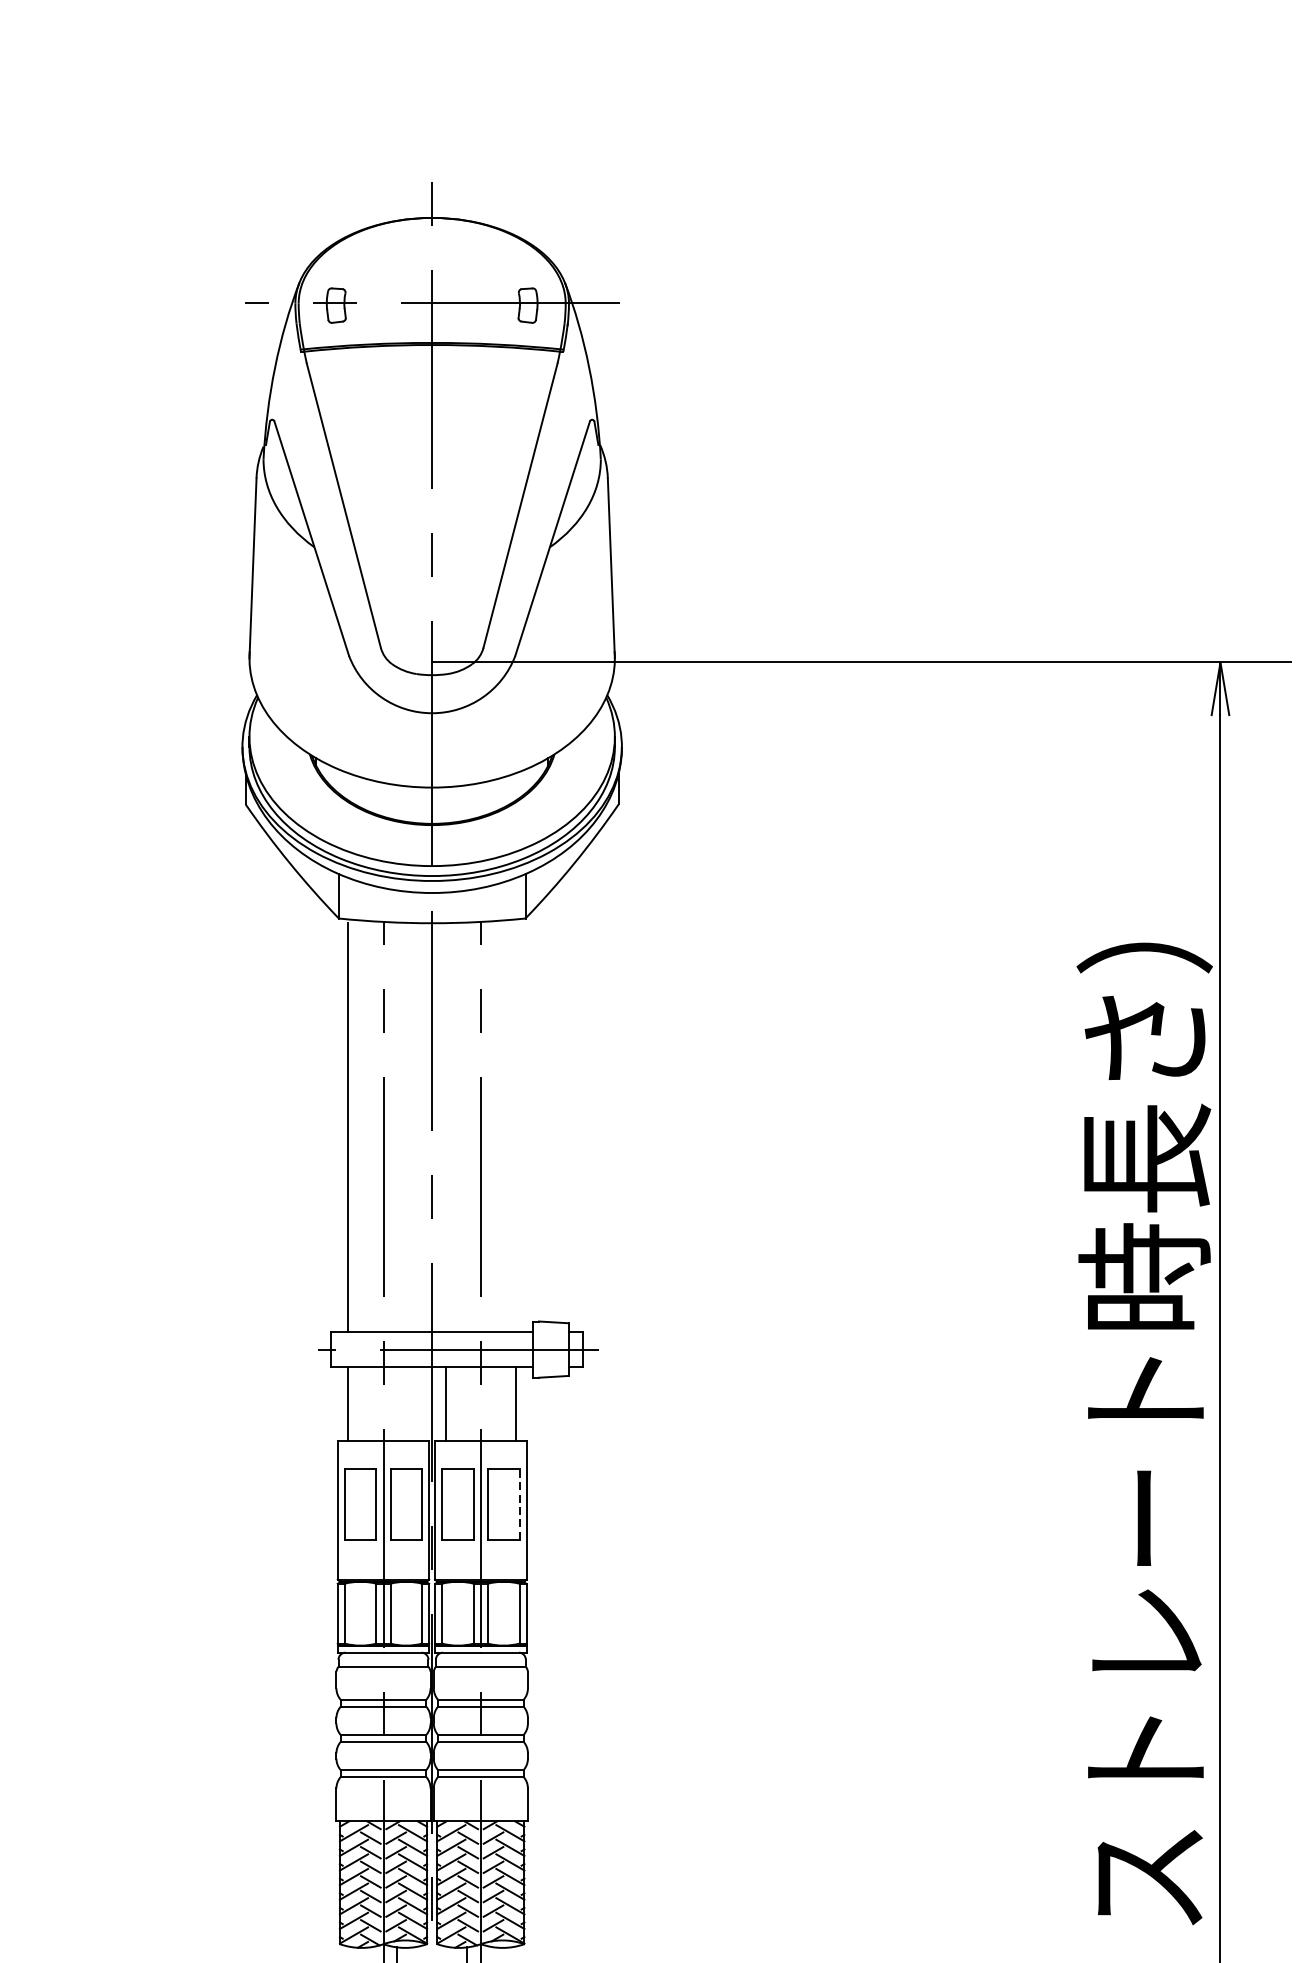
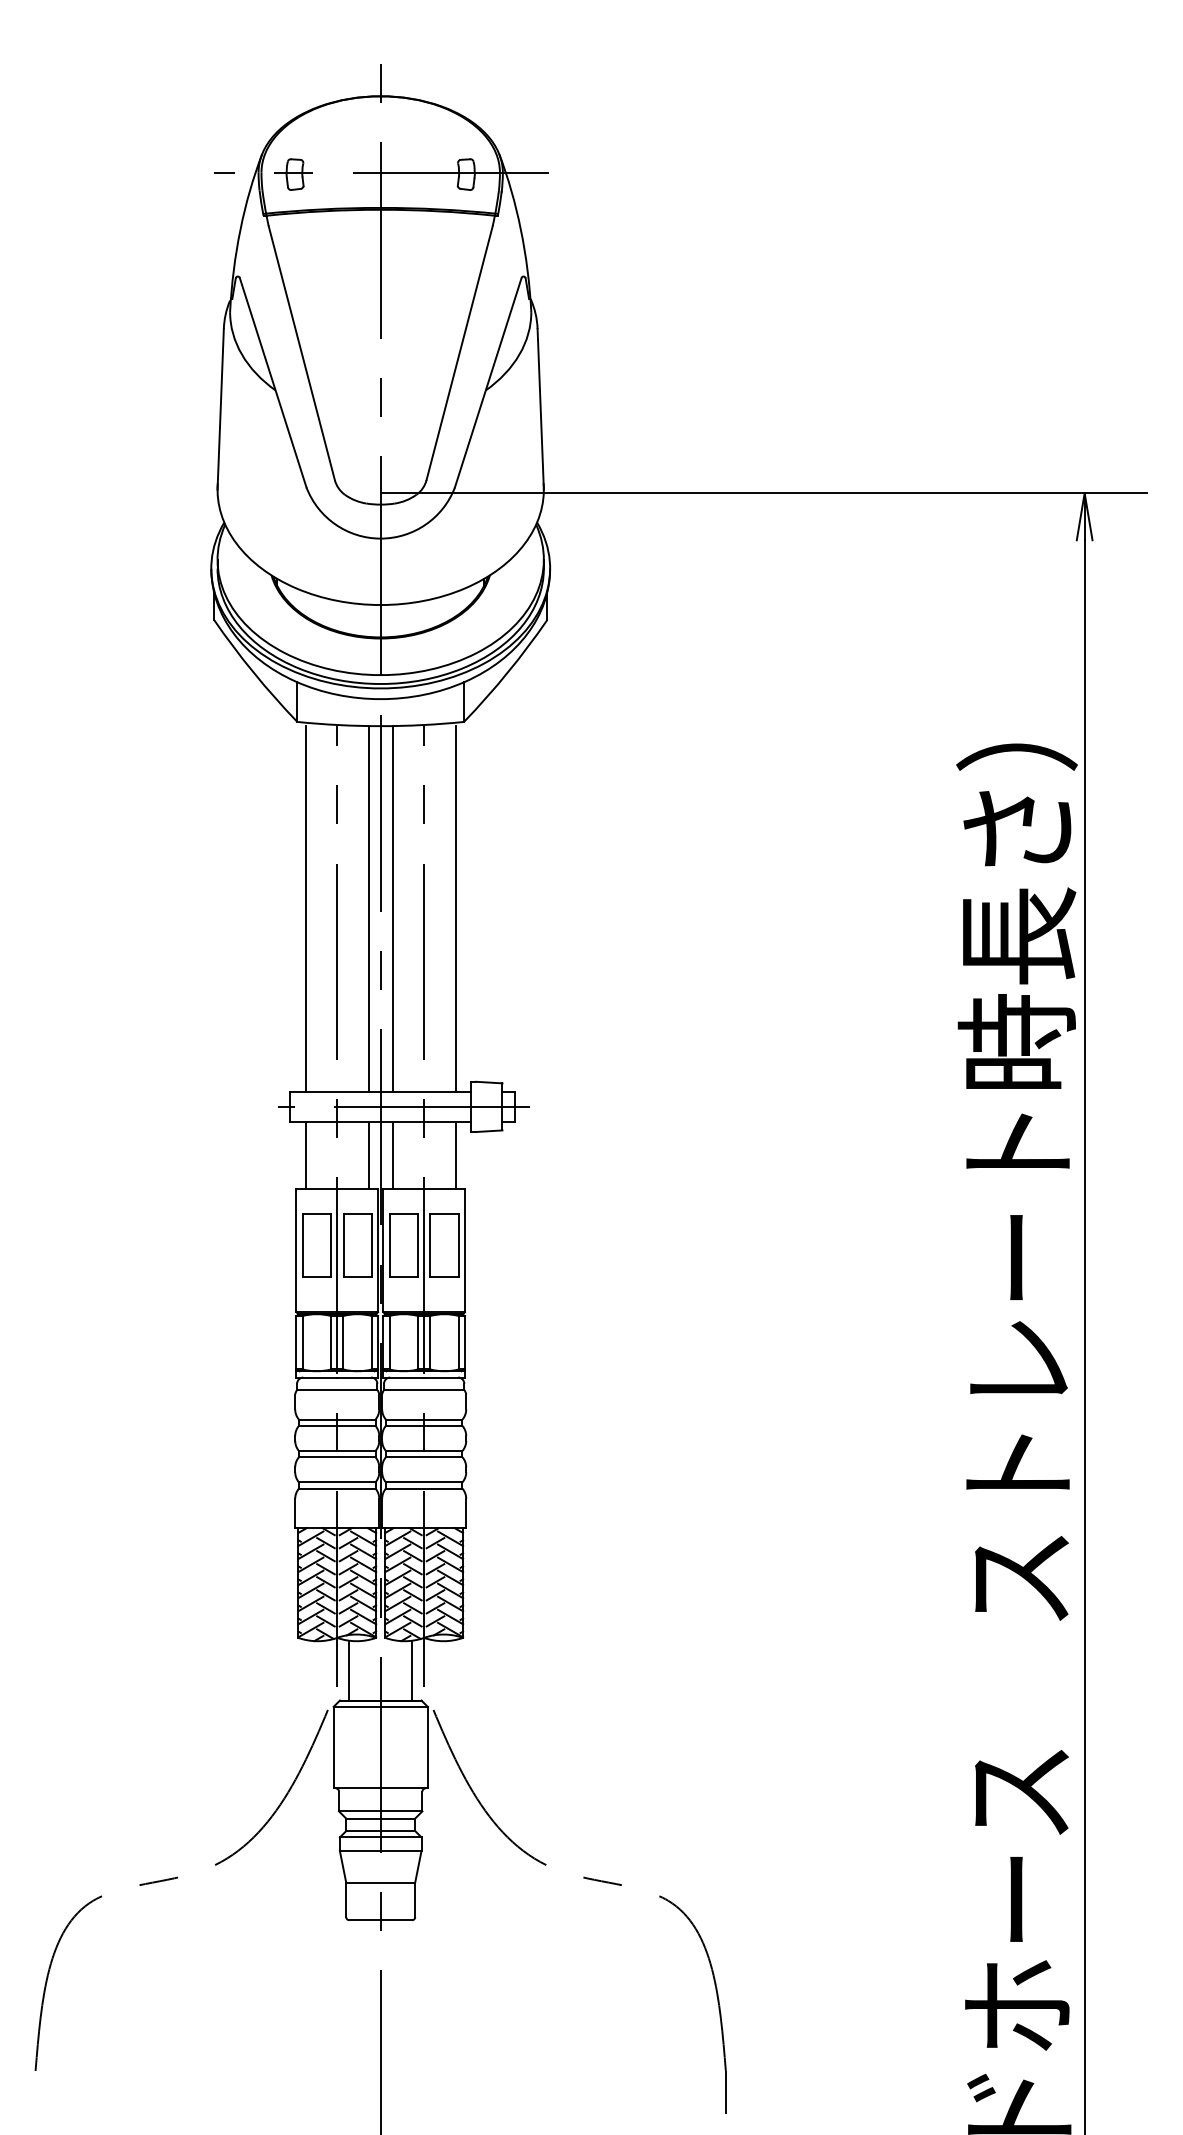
line: (418, 1127) -> (368, 908), added
line: (445, 1127) -> (392, 908), added
line: (515, 1127) -> (455, 908), added
line: (418, 1404) -> (368, 1155), added
line: (519, 1503) -> (458, 1244), dashed -> solid

